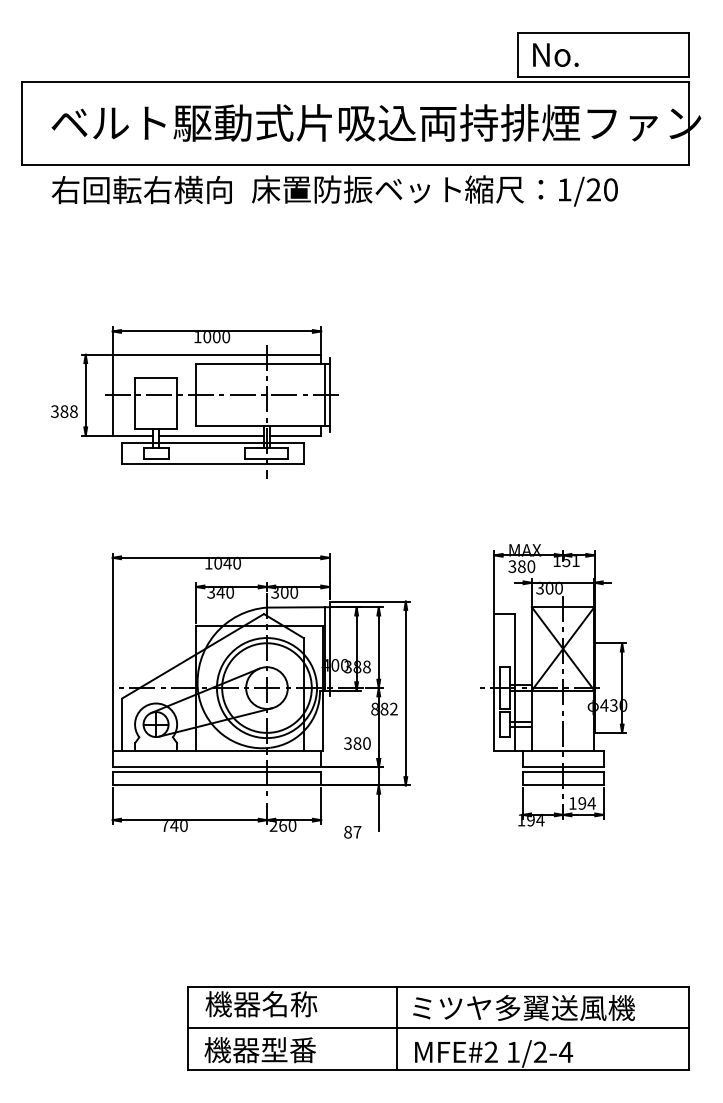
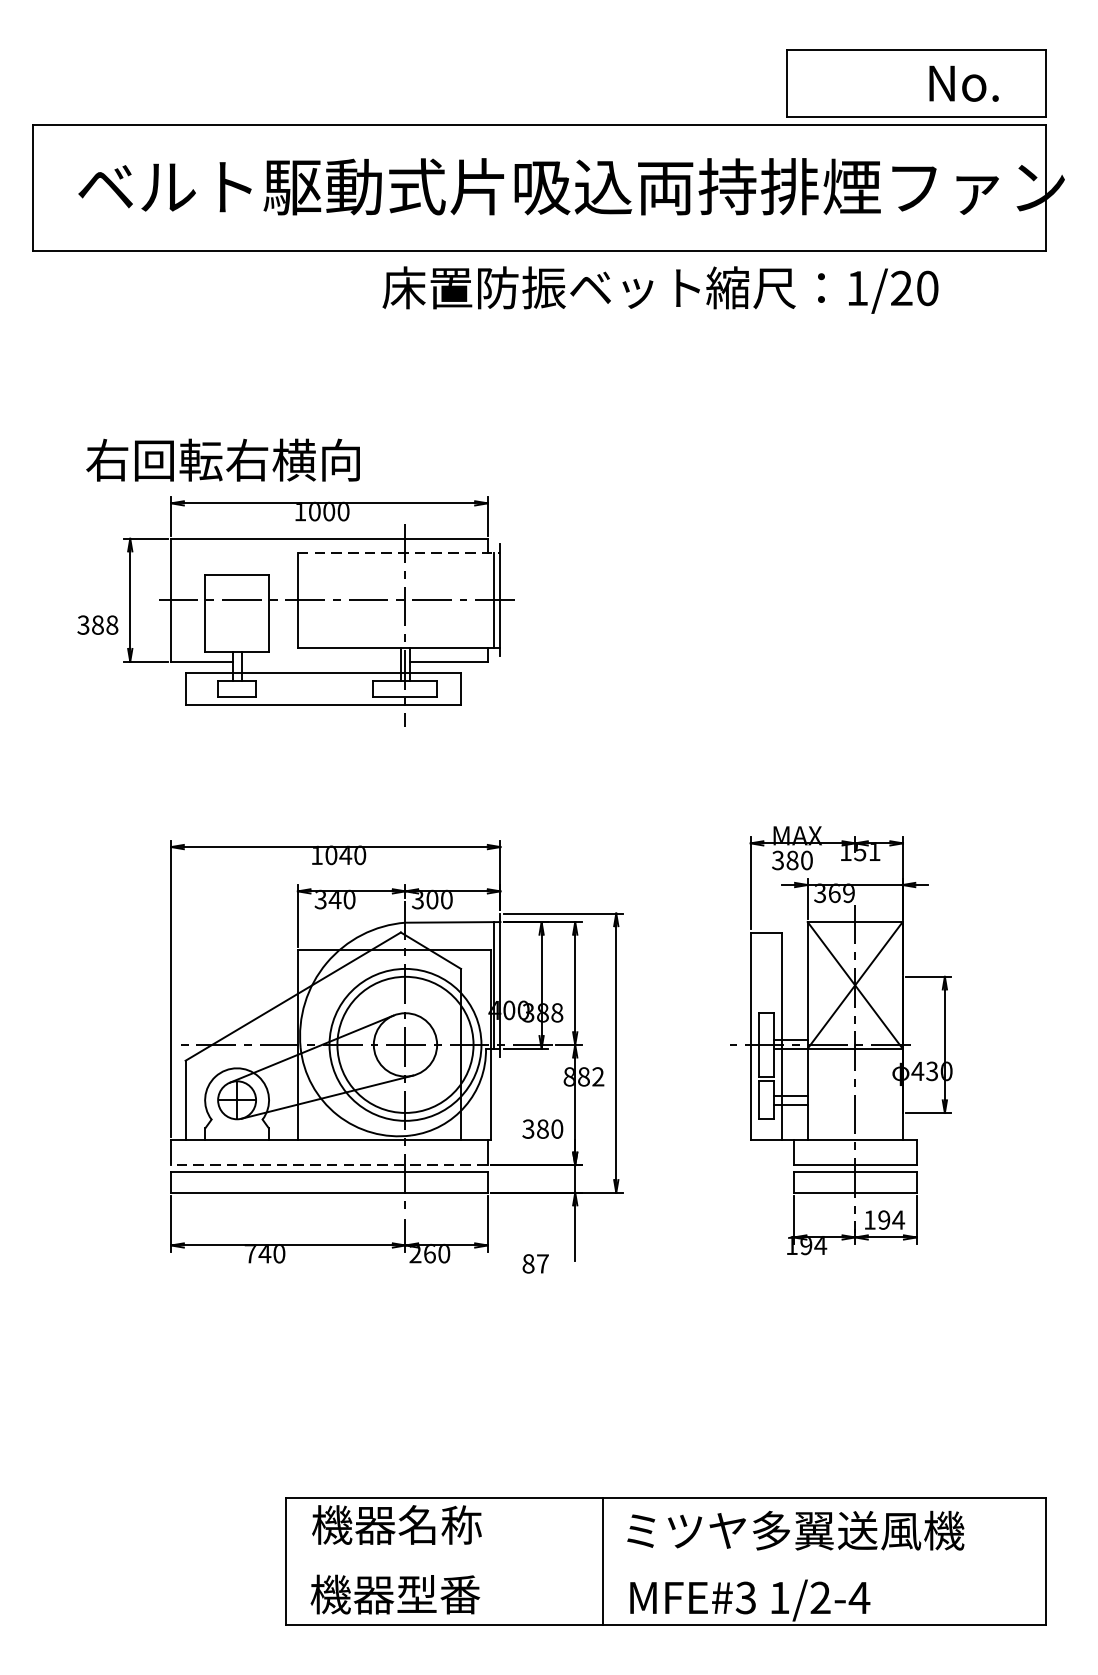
text: (555, 54) -> (963, 82), moved
text: (141, 189) -> (222, 459), moved
line: (262, 363) -> (398, 552), solid -> dashed
line: (211, 435) -> (321, 661), removed
text: (553, 587) -> (840, 892), 300 -> 369
line: (216, 767) -> (328, 1165), solid -> dashed
line: (438, 1028) -> (665, 1561), removed
text: (490, 1052) -> (744, 1598), MFE#2 -> MFE#3

